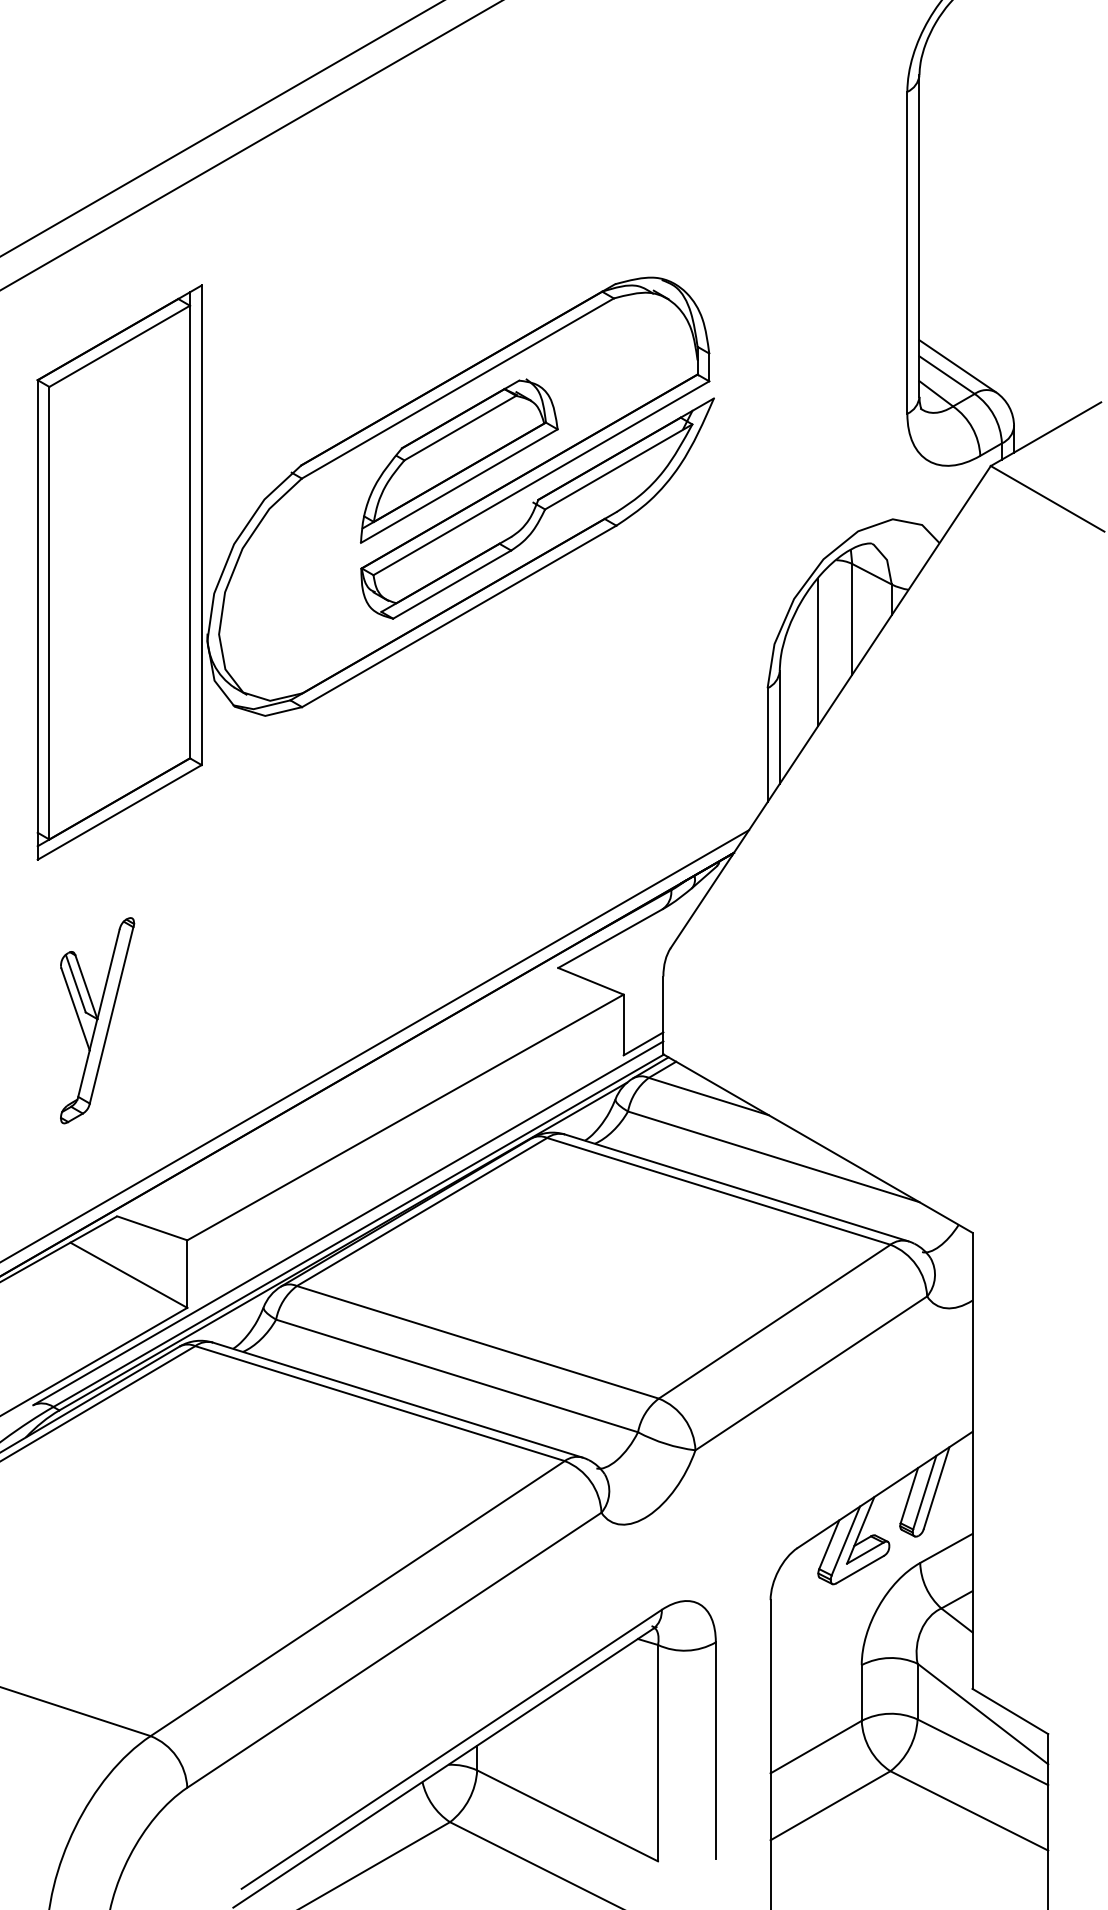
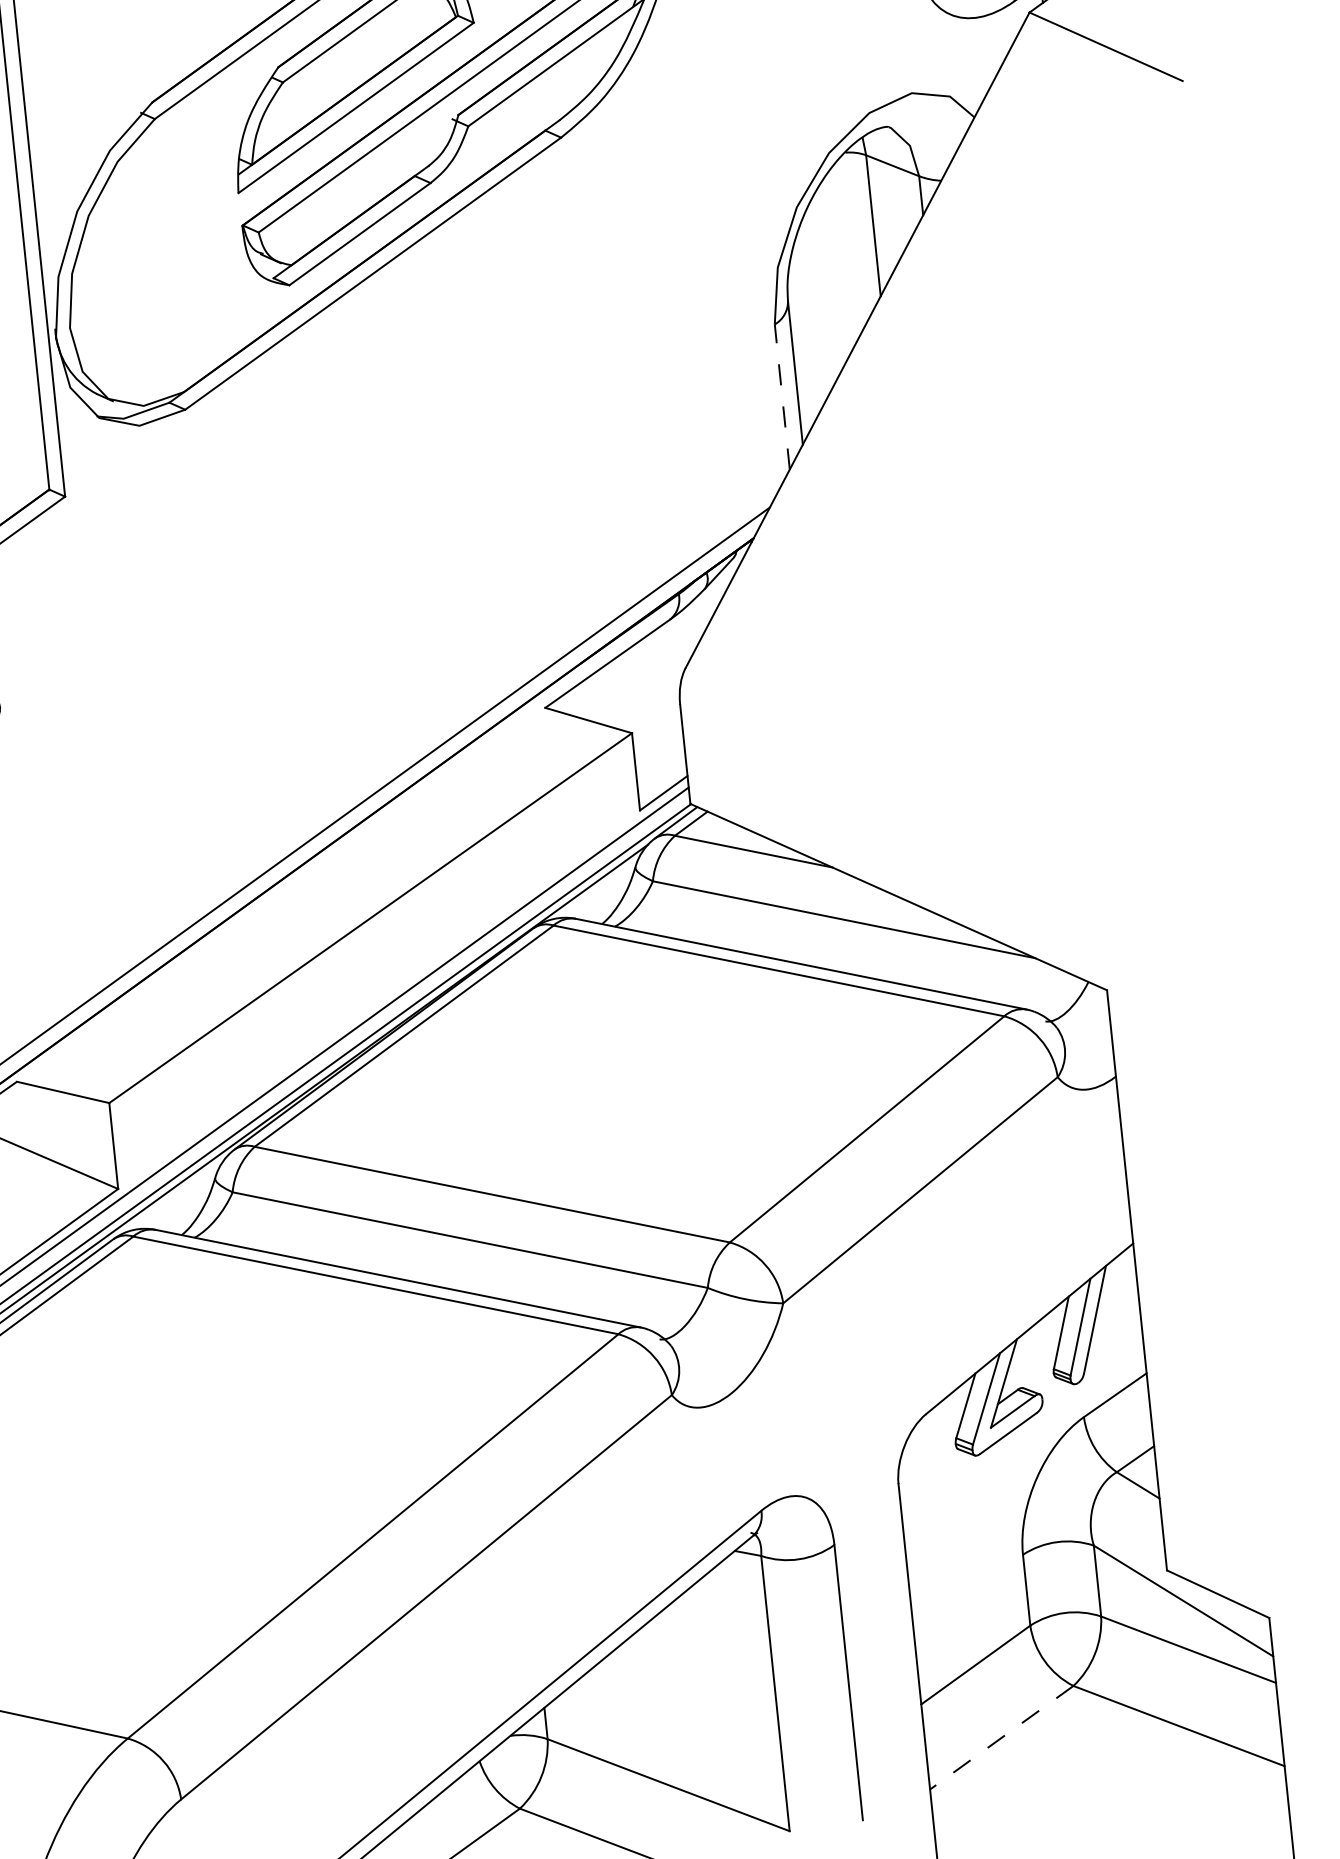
line: (818, 652) -> (834, 272), removed
line: (767, 744) -> (782, 396), solid -> dashed
line: (830, 1805) -> (1001, 1737), solid -> dashed

